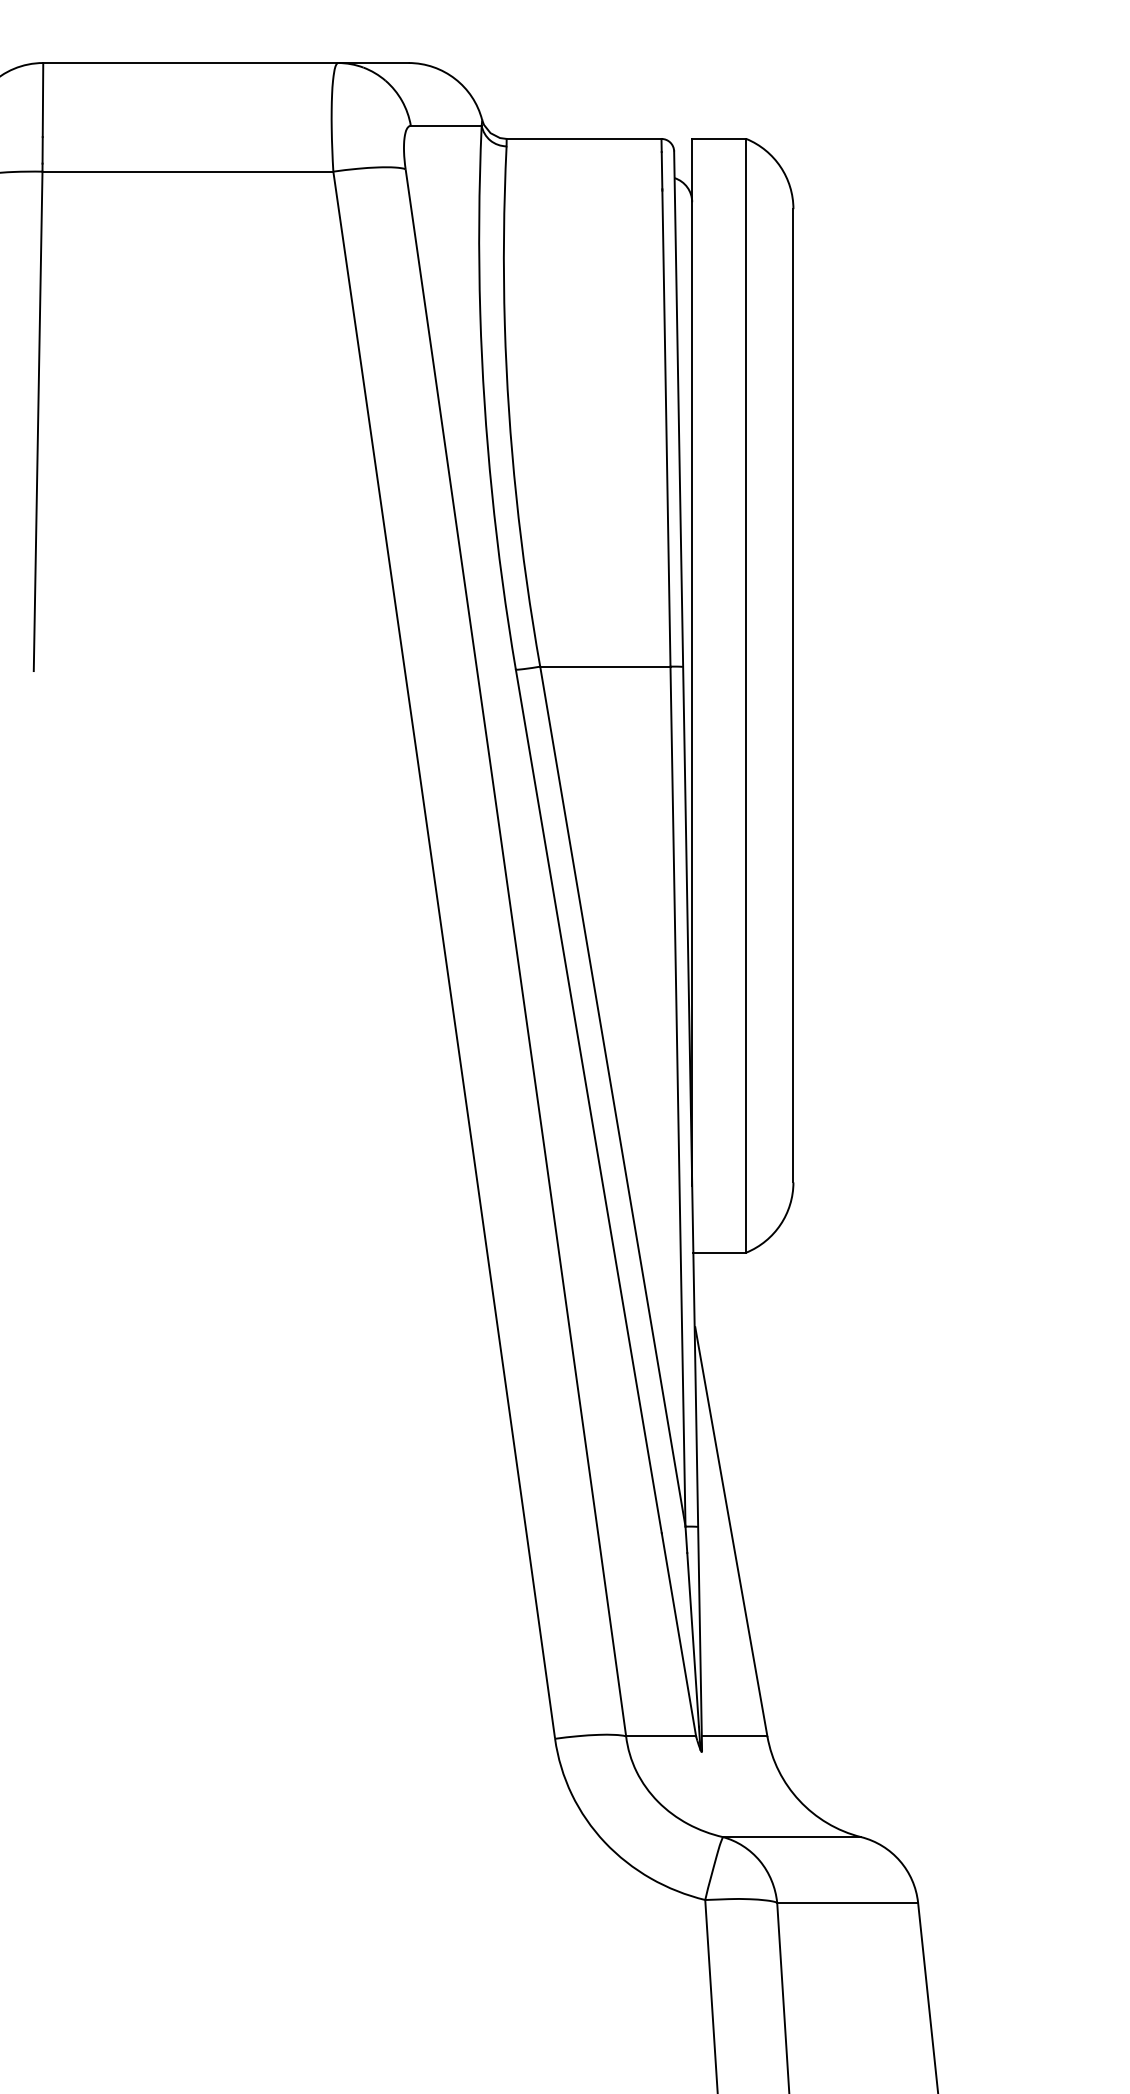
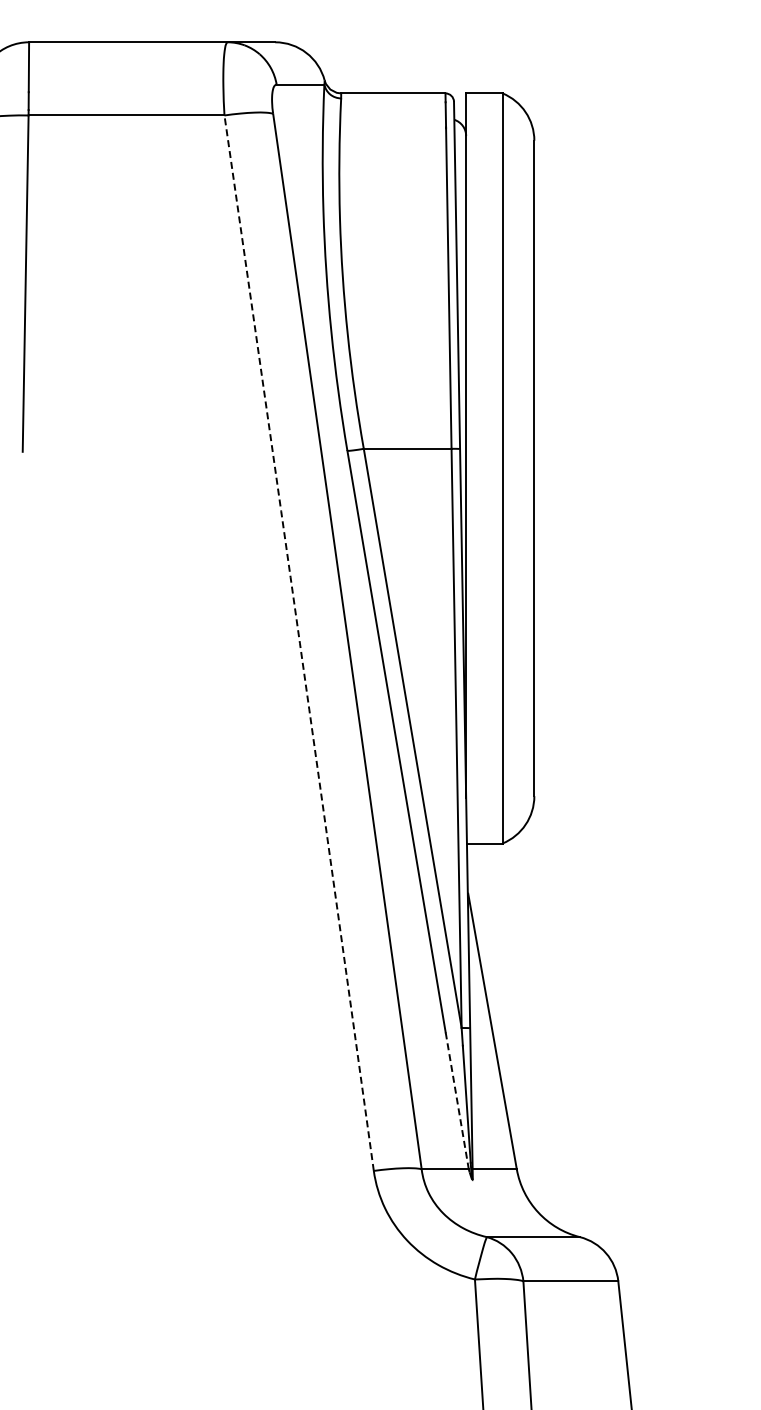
arc: (444, 955) -> (299, 643), solid -> dashed
line: (679, 1635) -> (457, 1101), solid -> dashed

